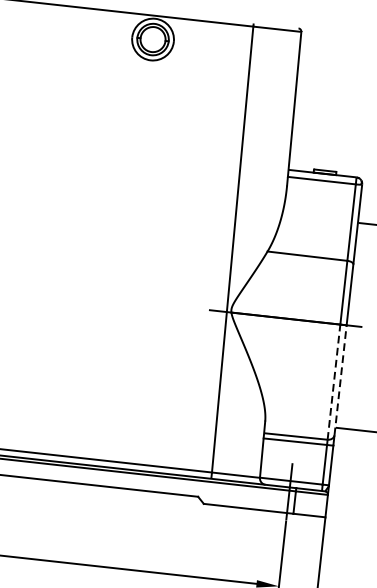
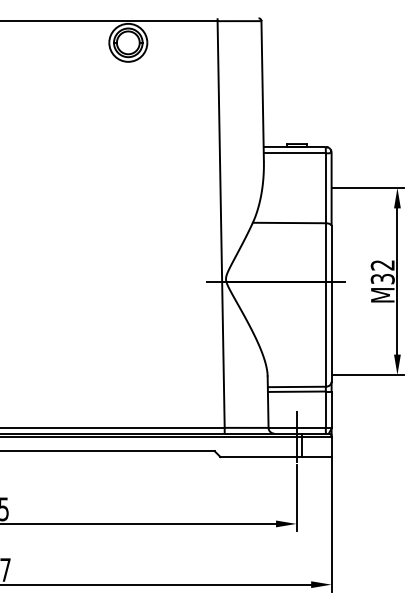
line: (340, 379) -> (331, 331), dashed -> solid
line: (333, 382) -> (325, 334), dashed -> solid

